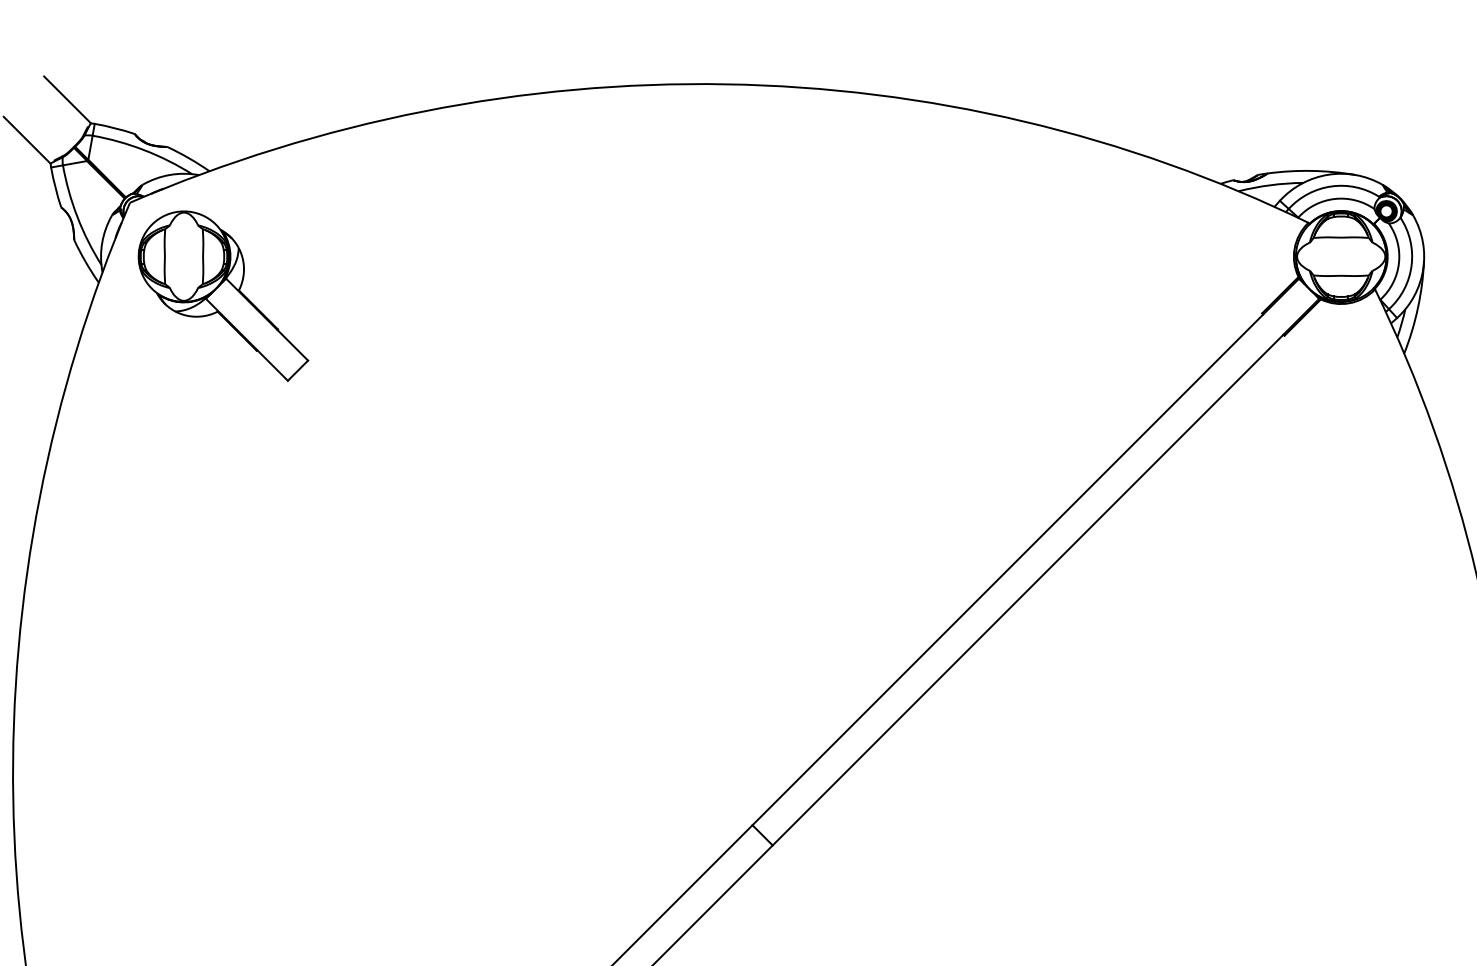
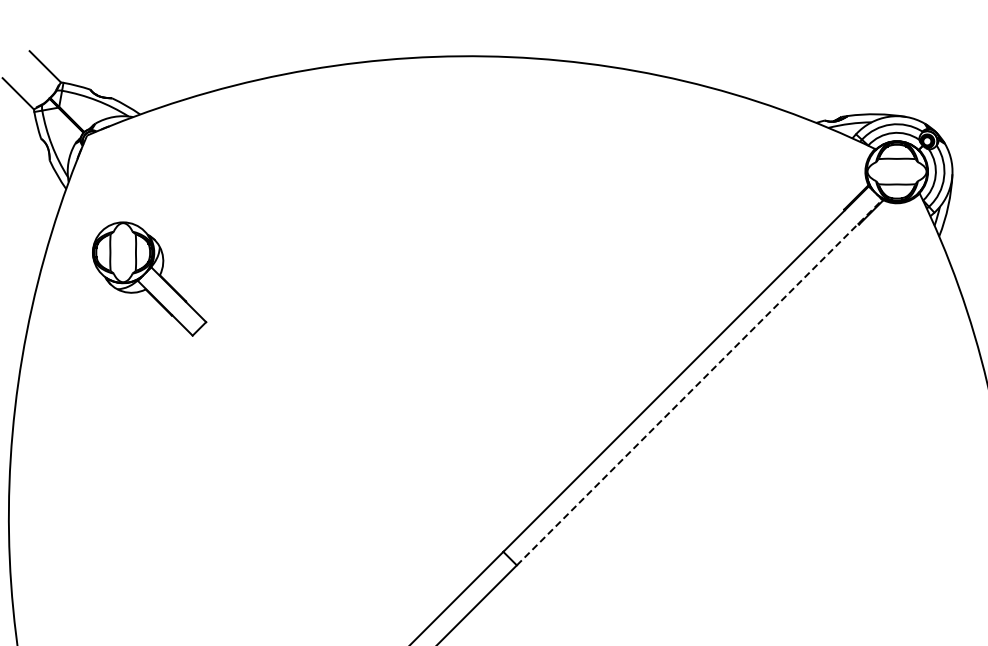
part: (223, 295) -> (149, 278), moved
line: (1045, 571) -> (699, 382), solid -> dashed

